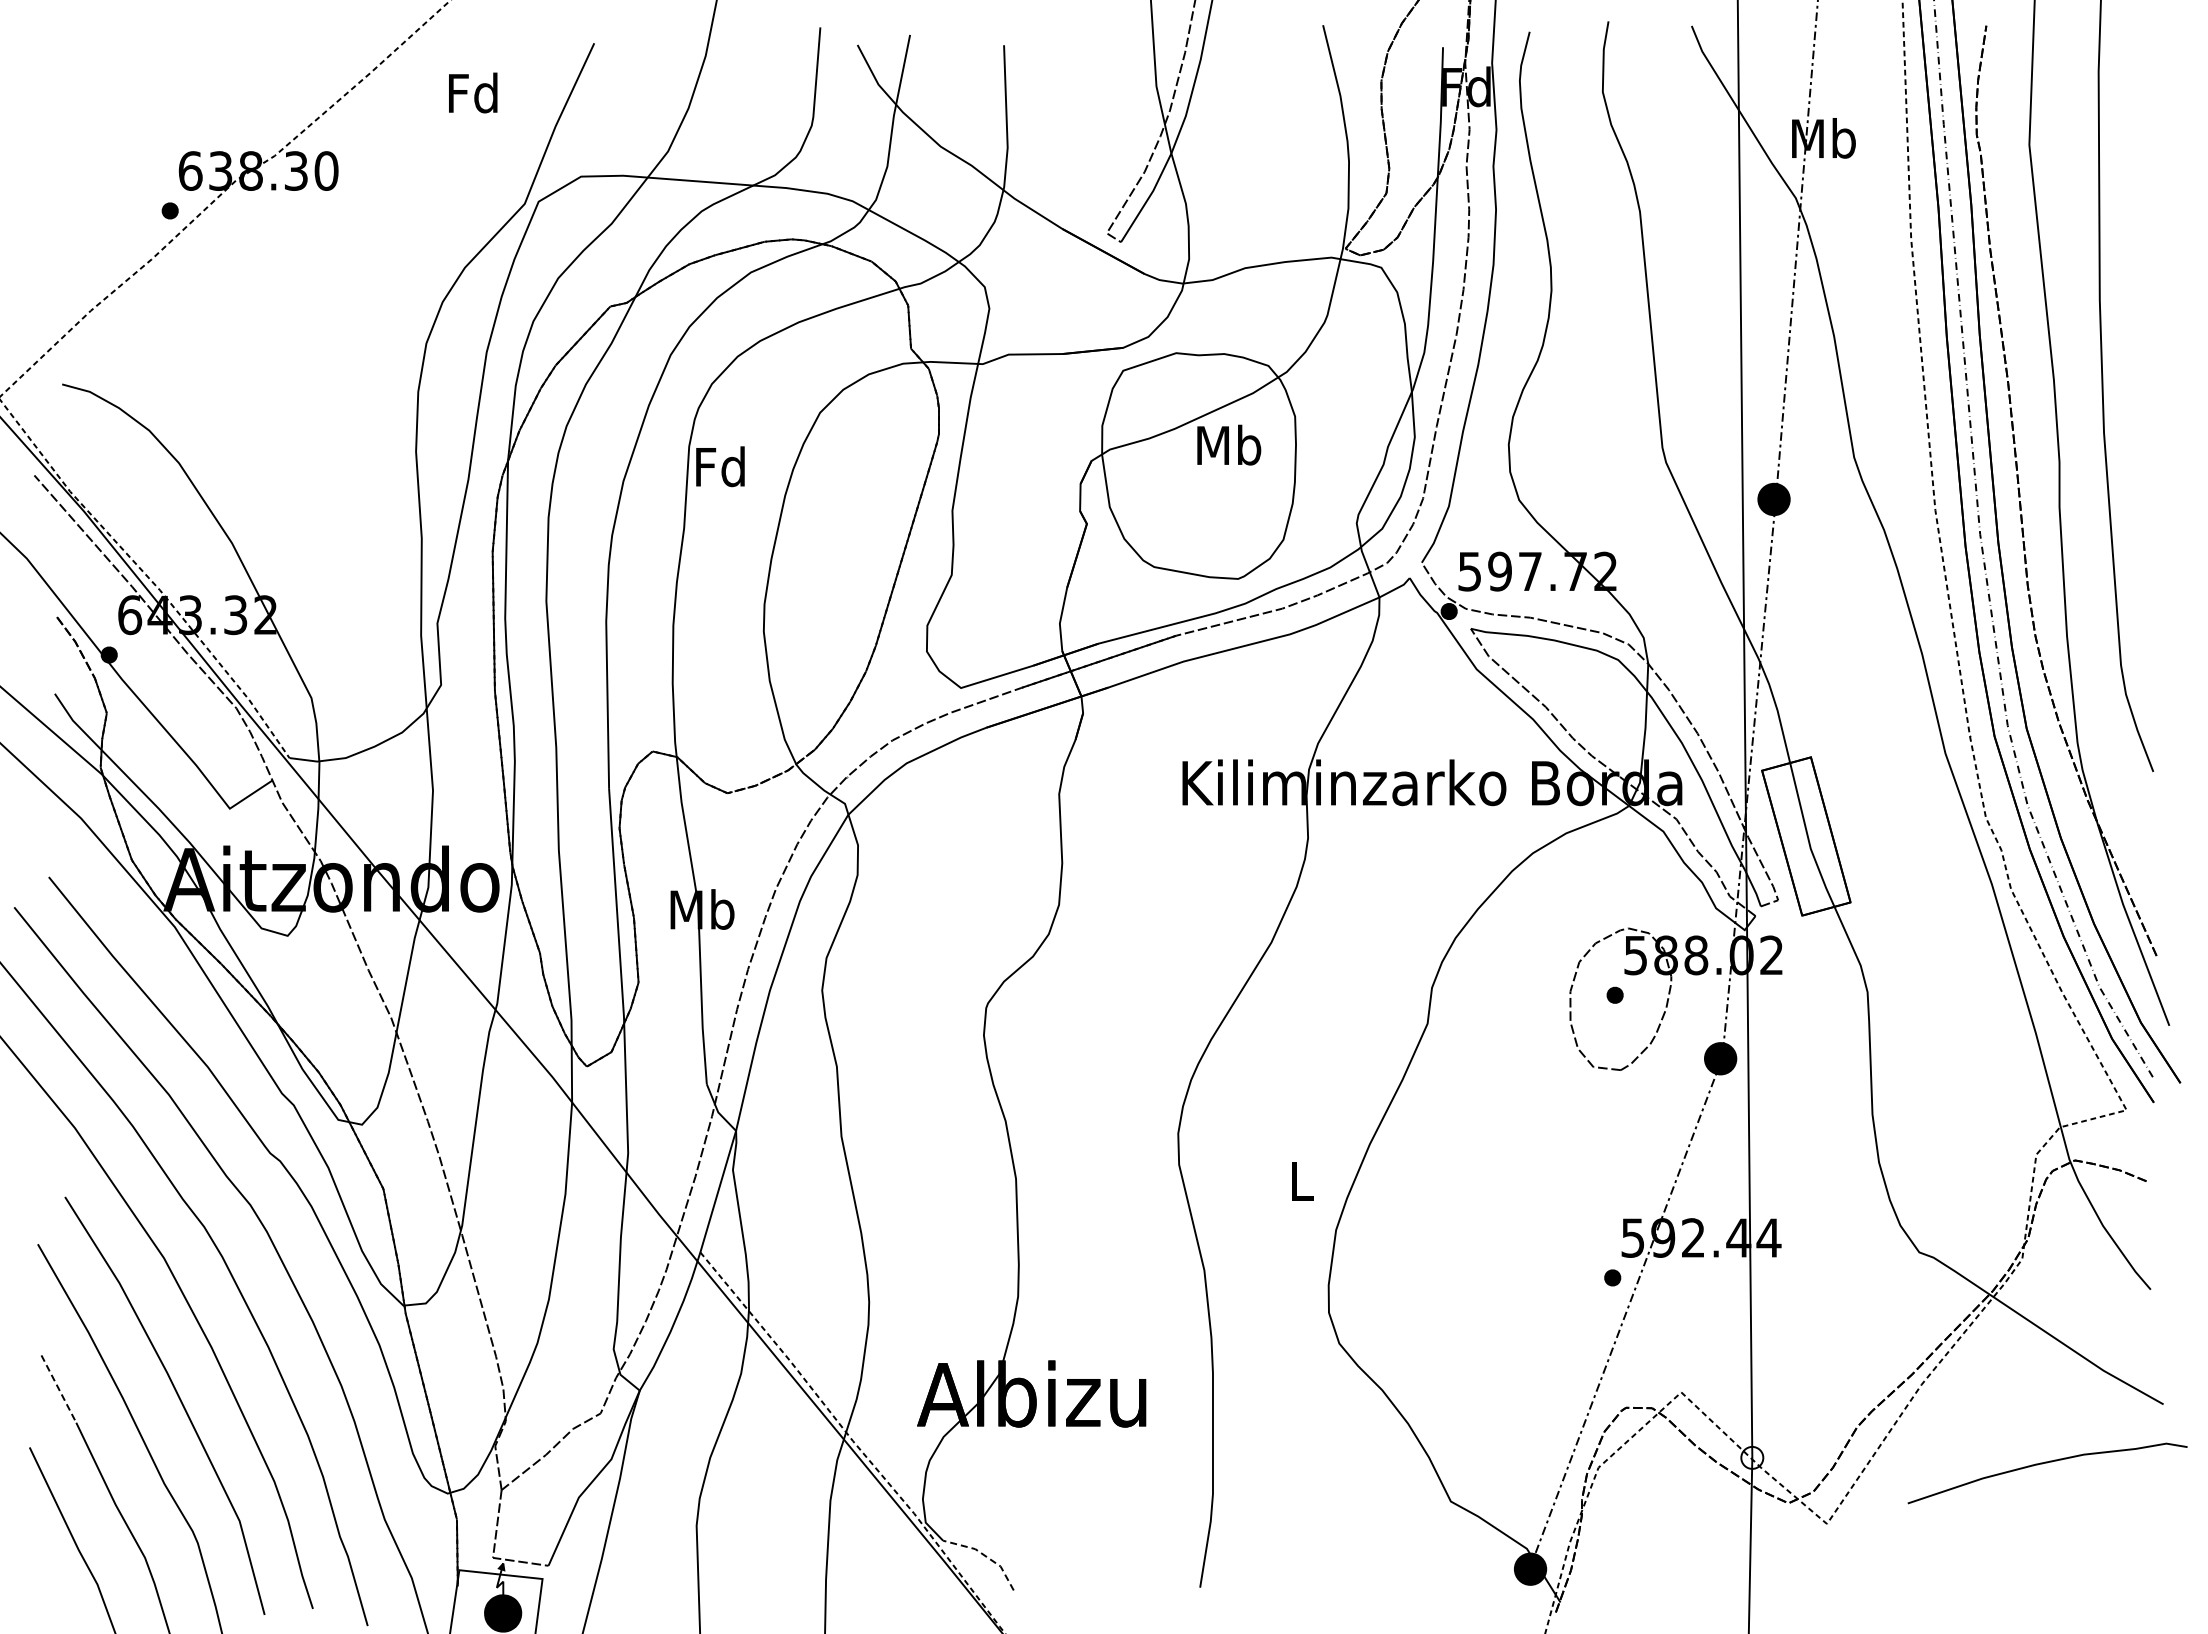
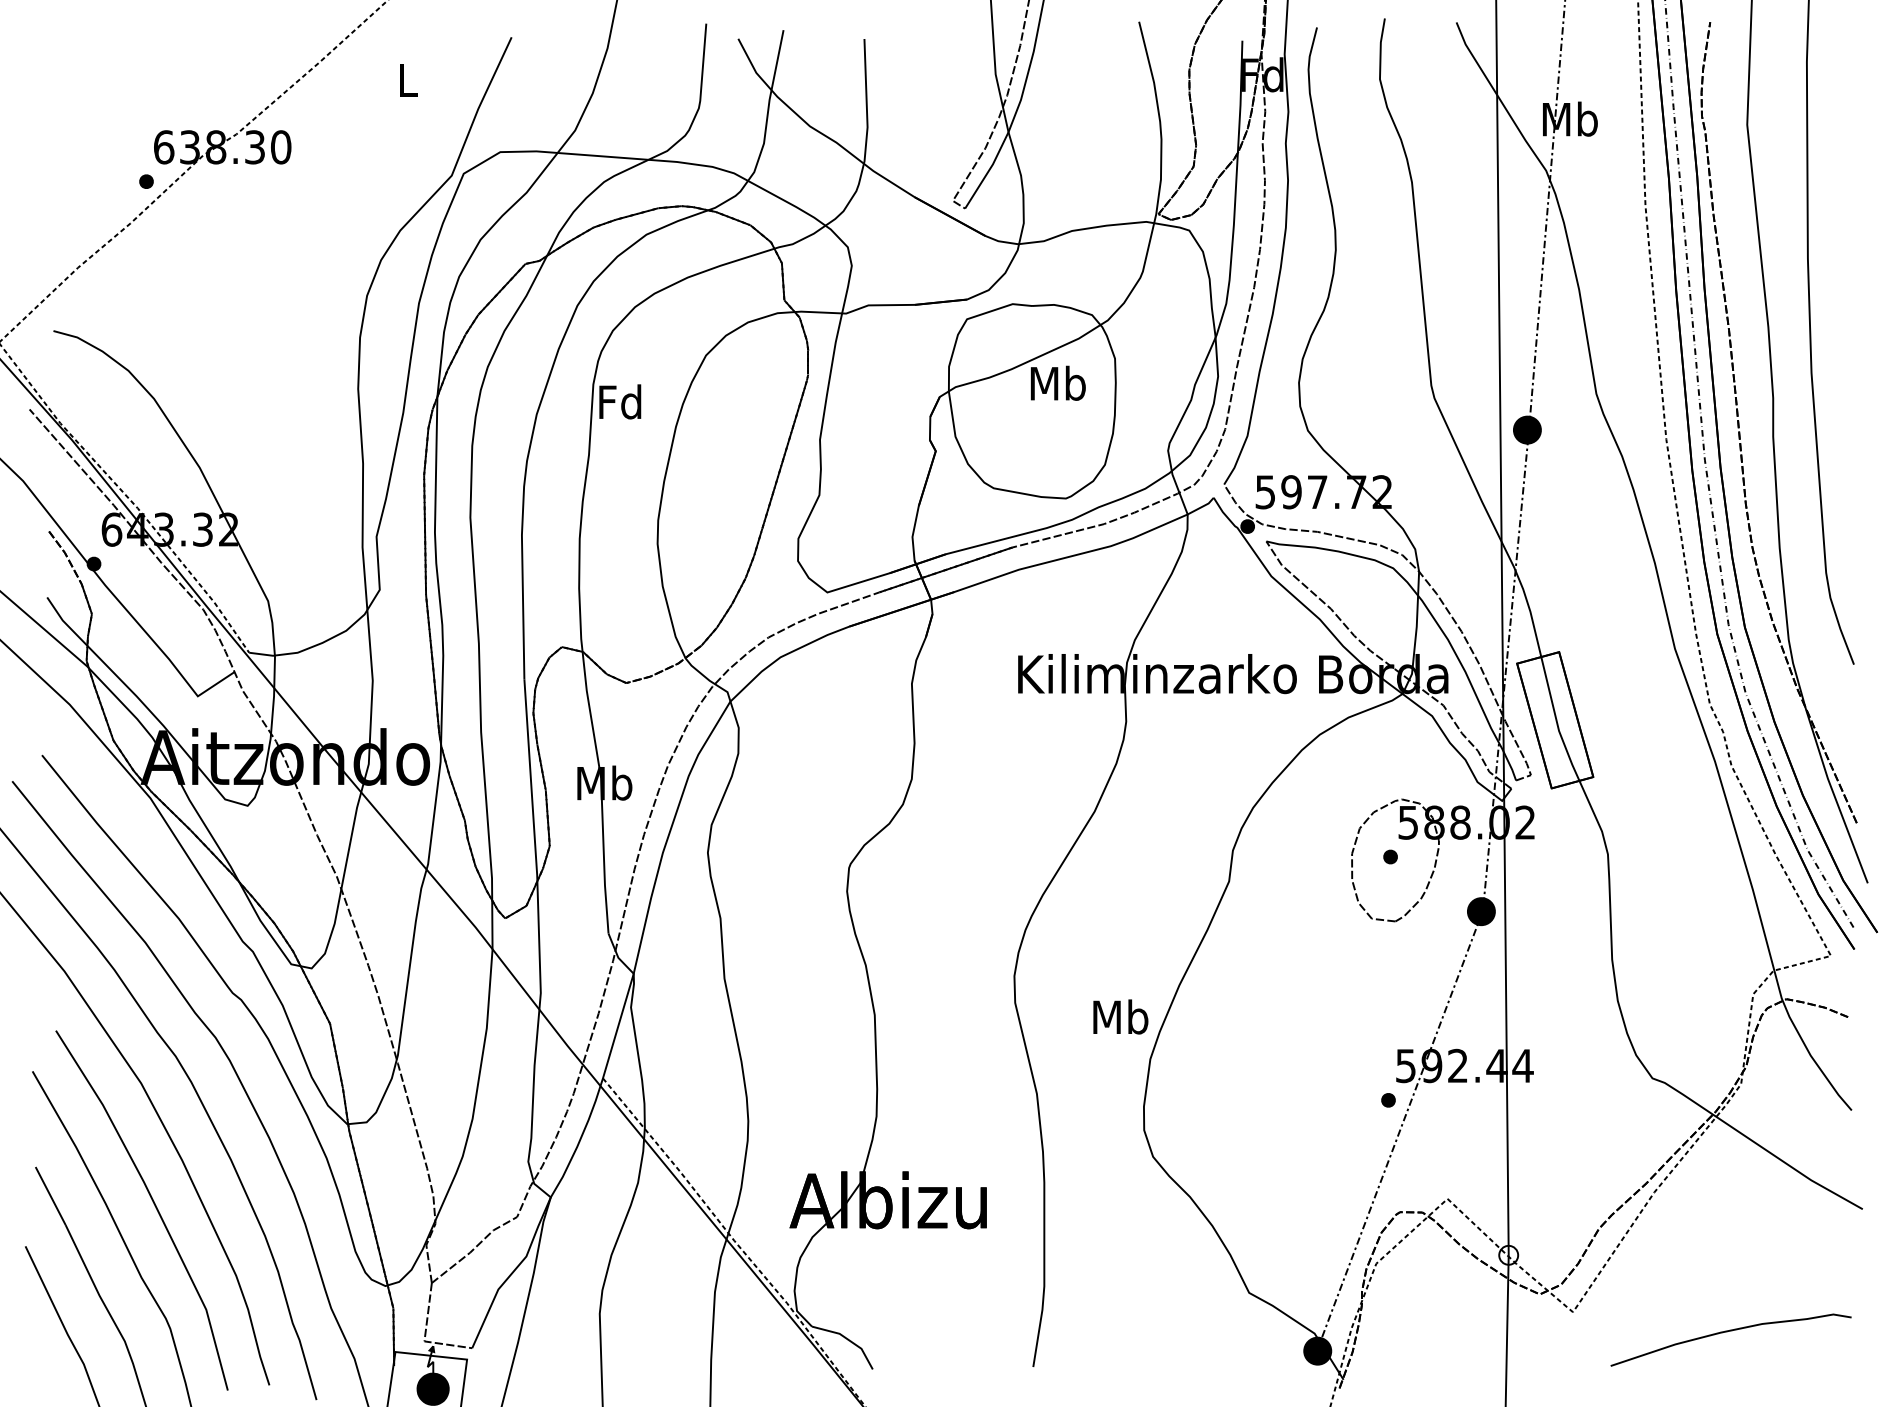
text: (473, 92) -> (407, 79), Fd -> L
text: (1301, 1180) -> (1120, 1016), L -> Mb
line: (58, 1389) -> (50, 1196), dashed -> solid
curve: (2047, 1463) -> (1730, 1331), moved
line: (985, 1555) -> (848, 1339), dashed -> solid

